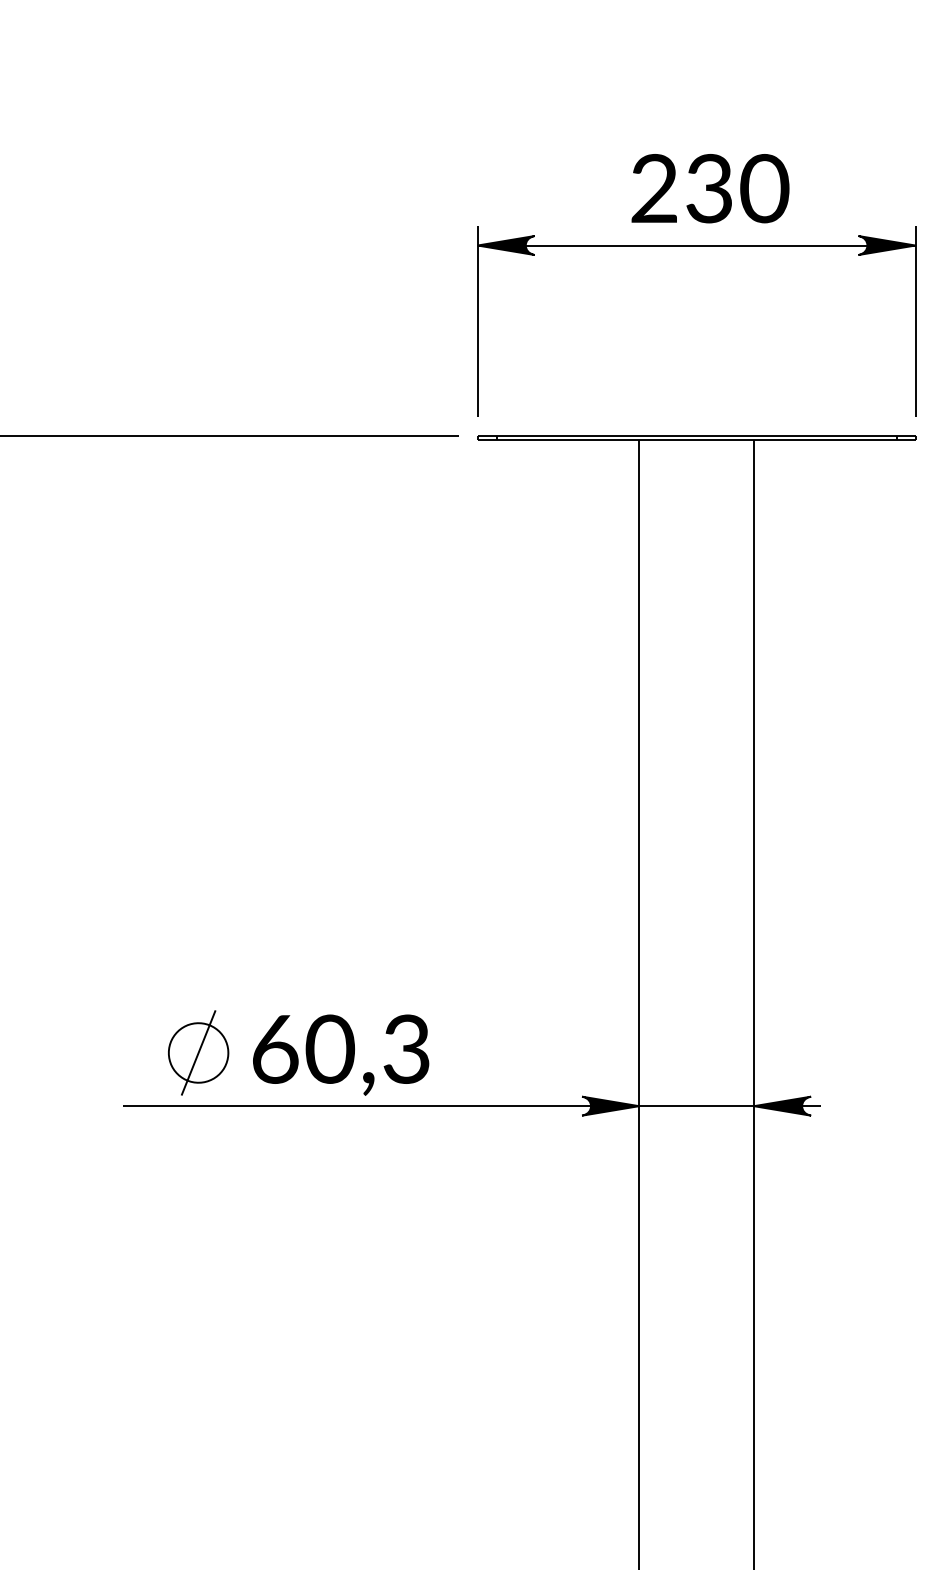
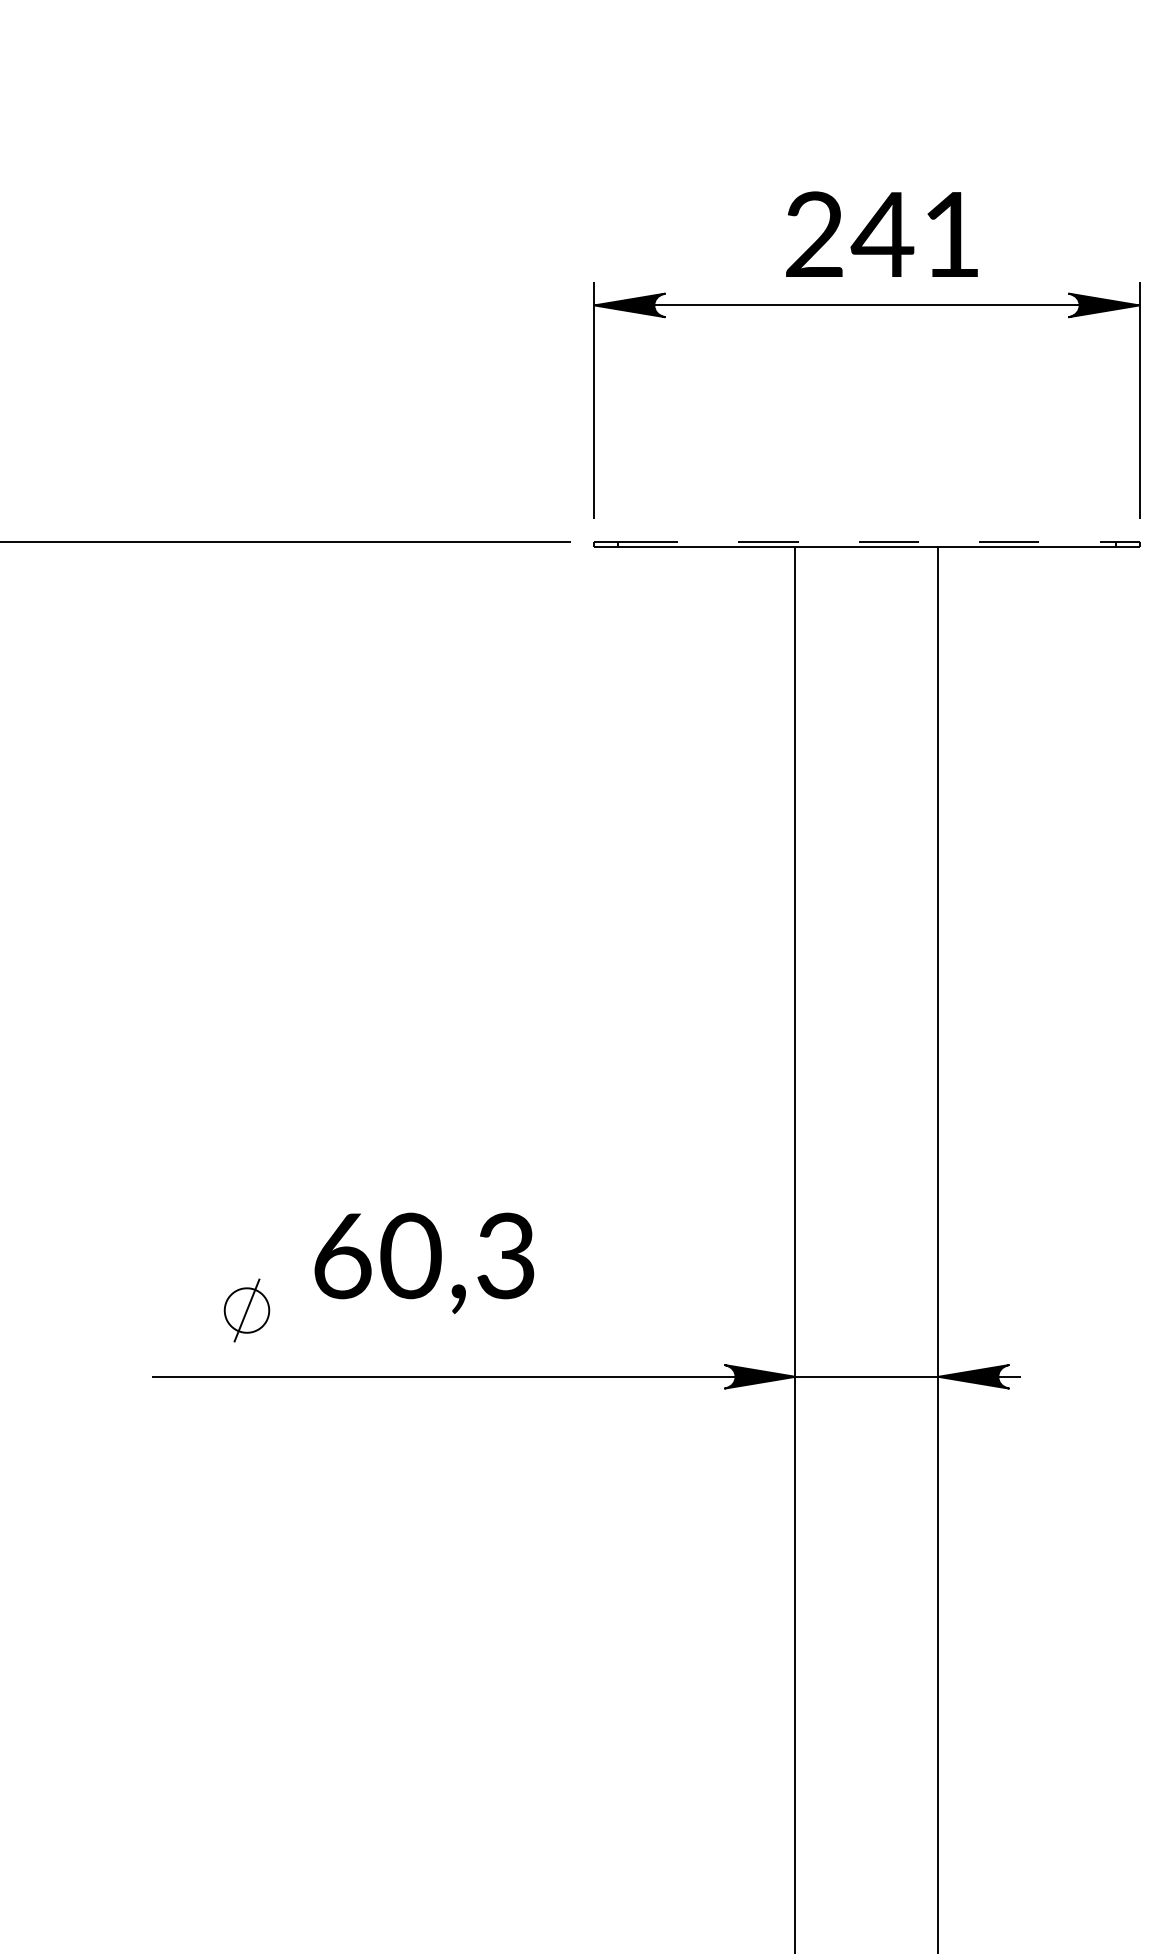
text: (736, 188) -> (916, 234), 230 -> 241
line: (696, 435) -> (866, 542), solid -> dashed
part: (198, 1052) -> (246, 1310), size x0.6
text: (341, 1054) -> (424, 1262), moved

